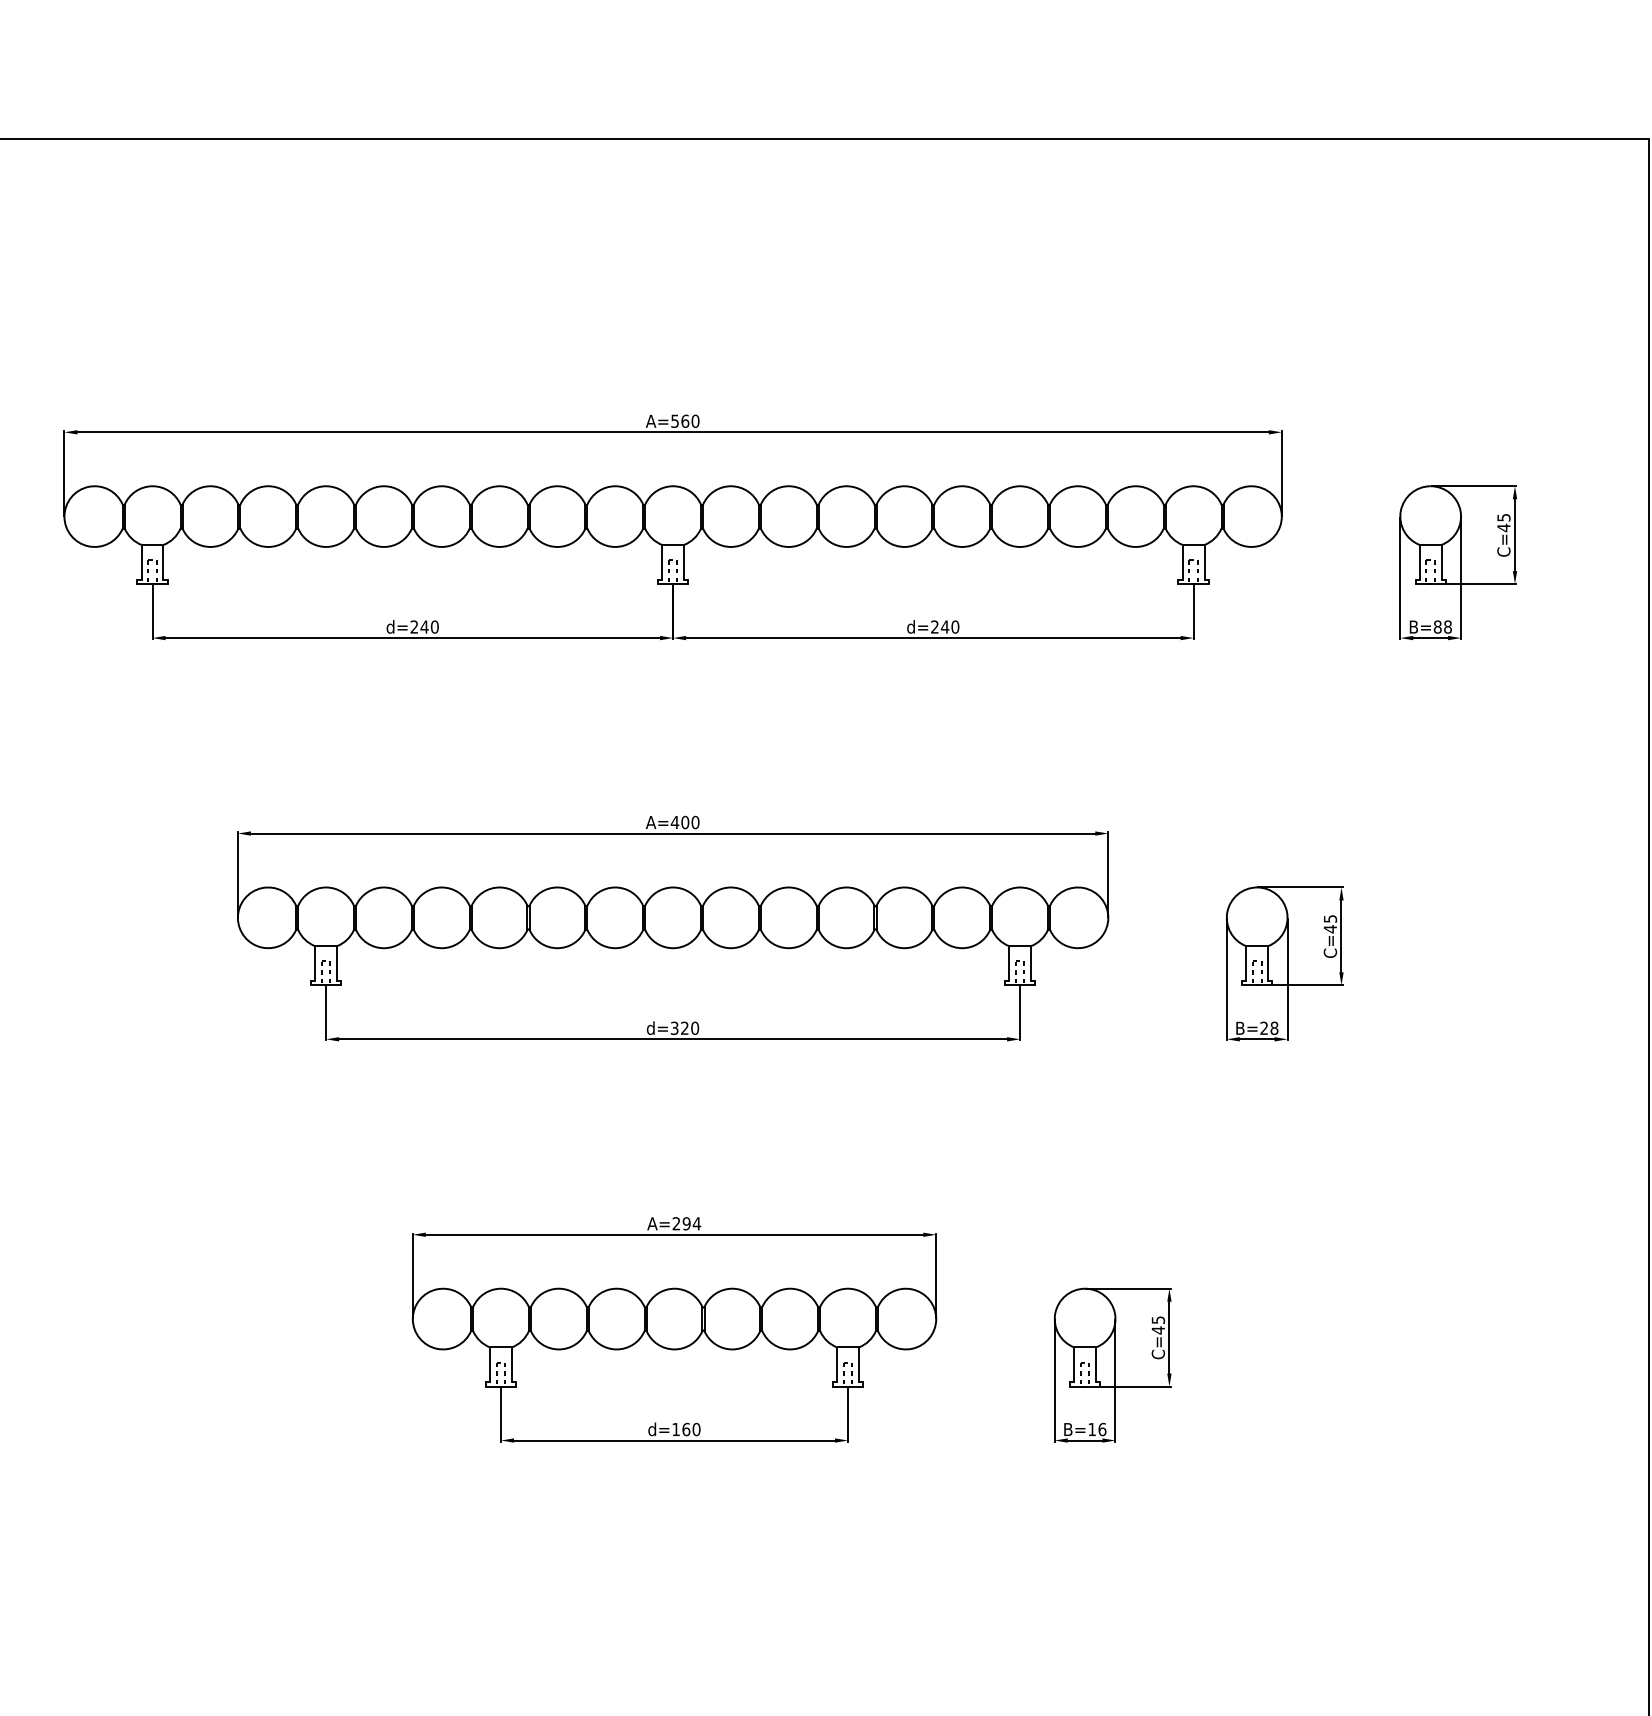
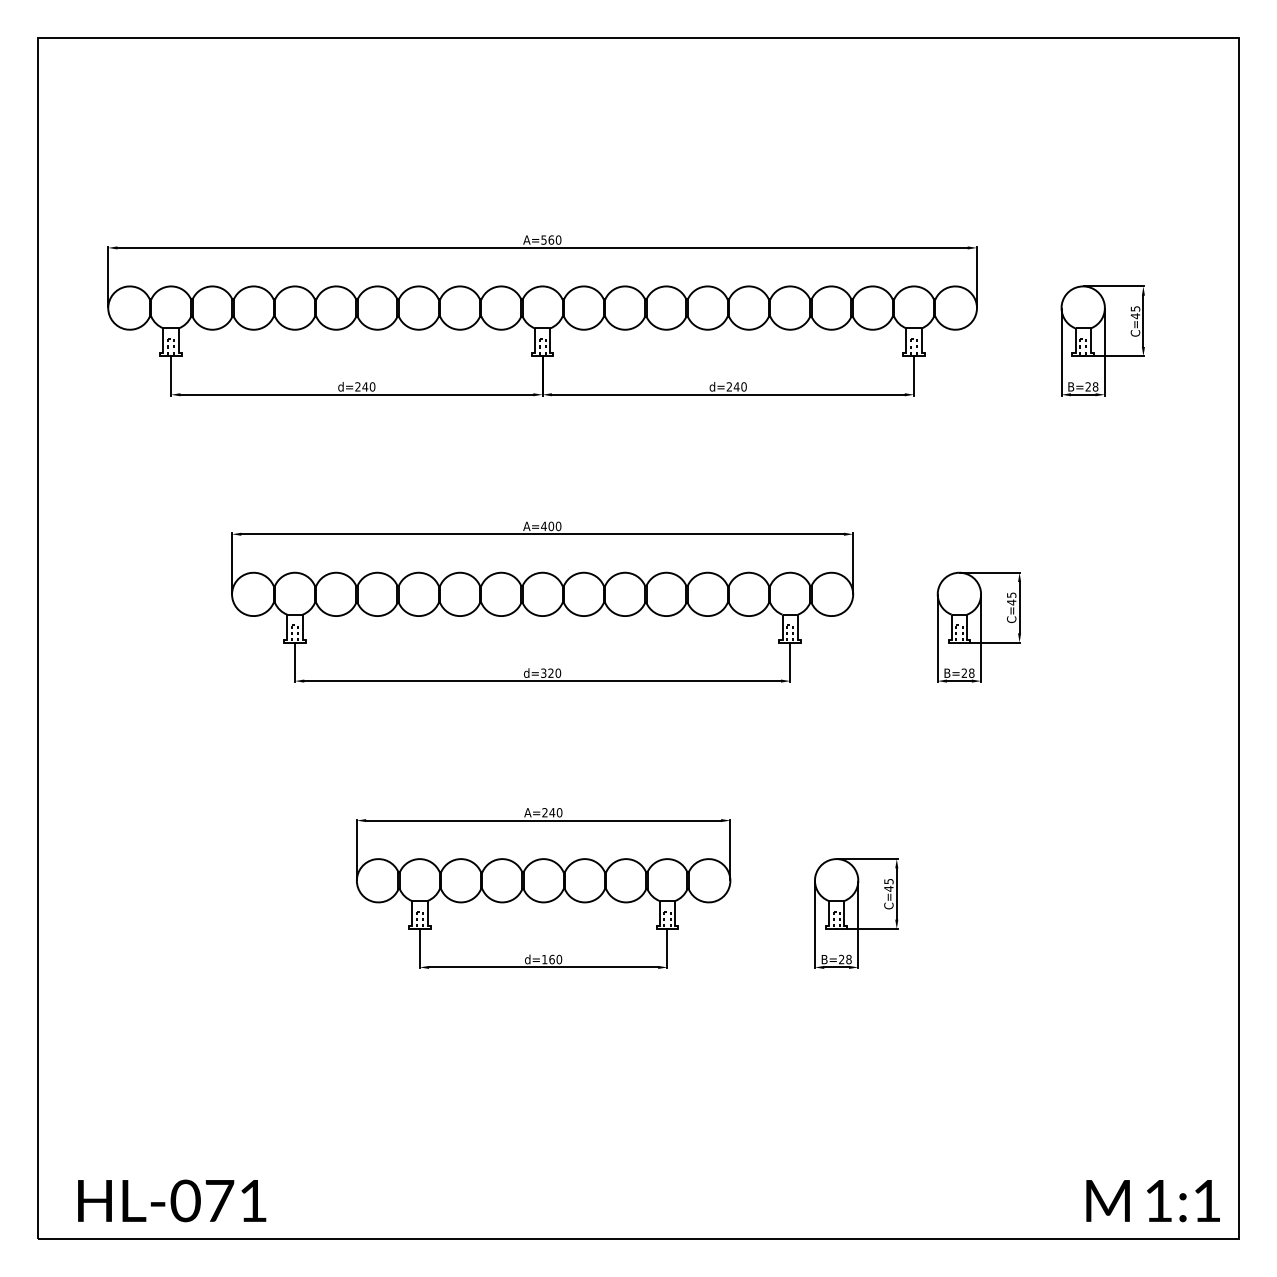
text: (1438, 626) -> (1088, 386), B=88 -> B=28
text: (691, 1223) -> (555, 812), A=294 -> A=240
text: (1097, 1429) -> (845, 959), B=16 -> B=28

